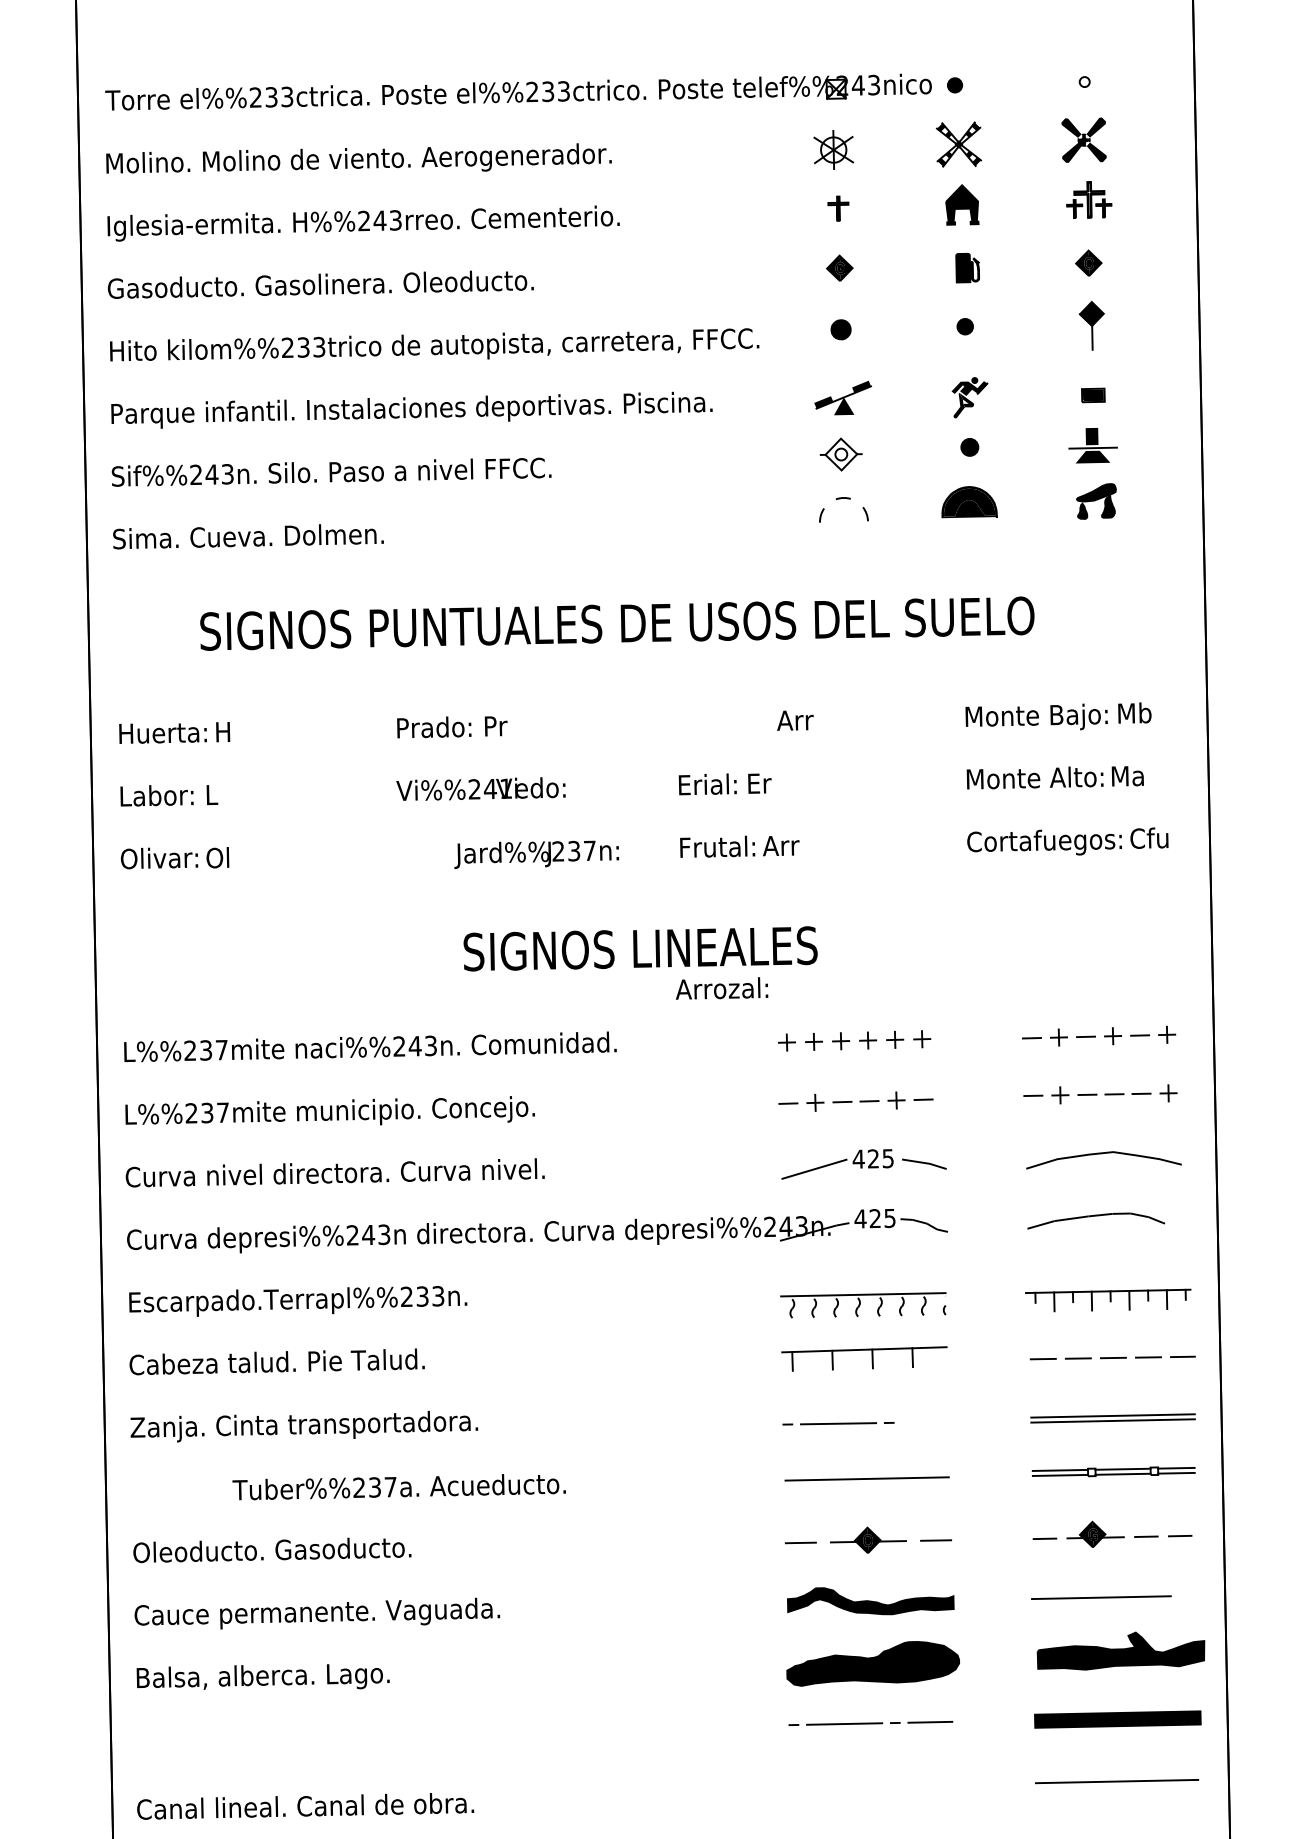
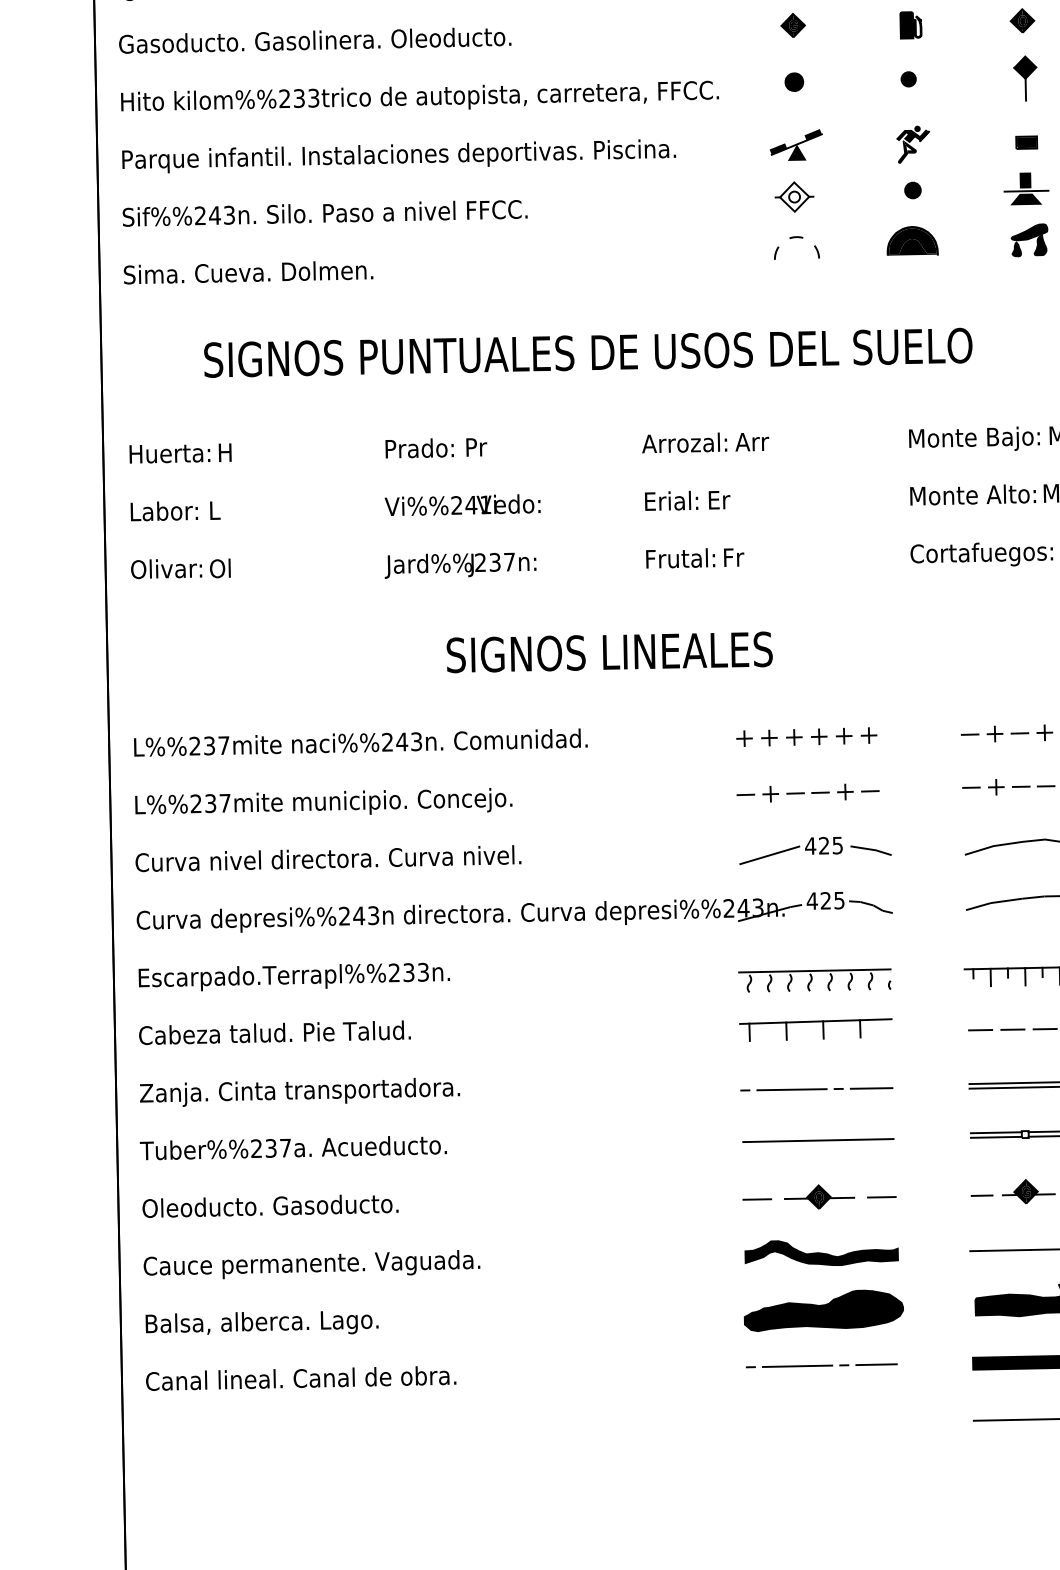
text: (781, 846) -> (739, 558), Arr -> Fr
text: (536, 854) -> (460, 565), moved
text: (721, 988) -> (684, 442), moved
line: (924, 1422) -> (871, 1088), added
text: (398, 1487) -> (292, 1148), moved
text: (305, 1806) -> (301, 1378), moved

